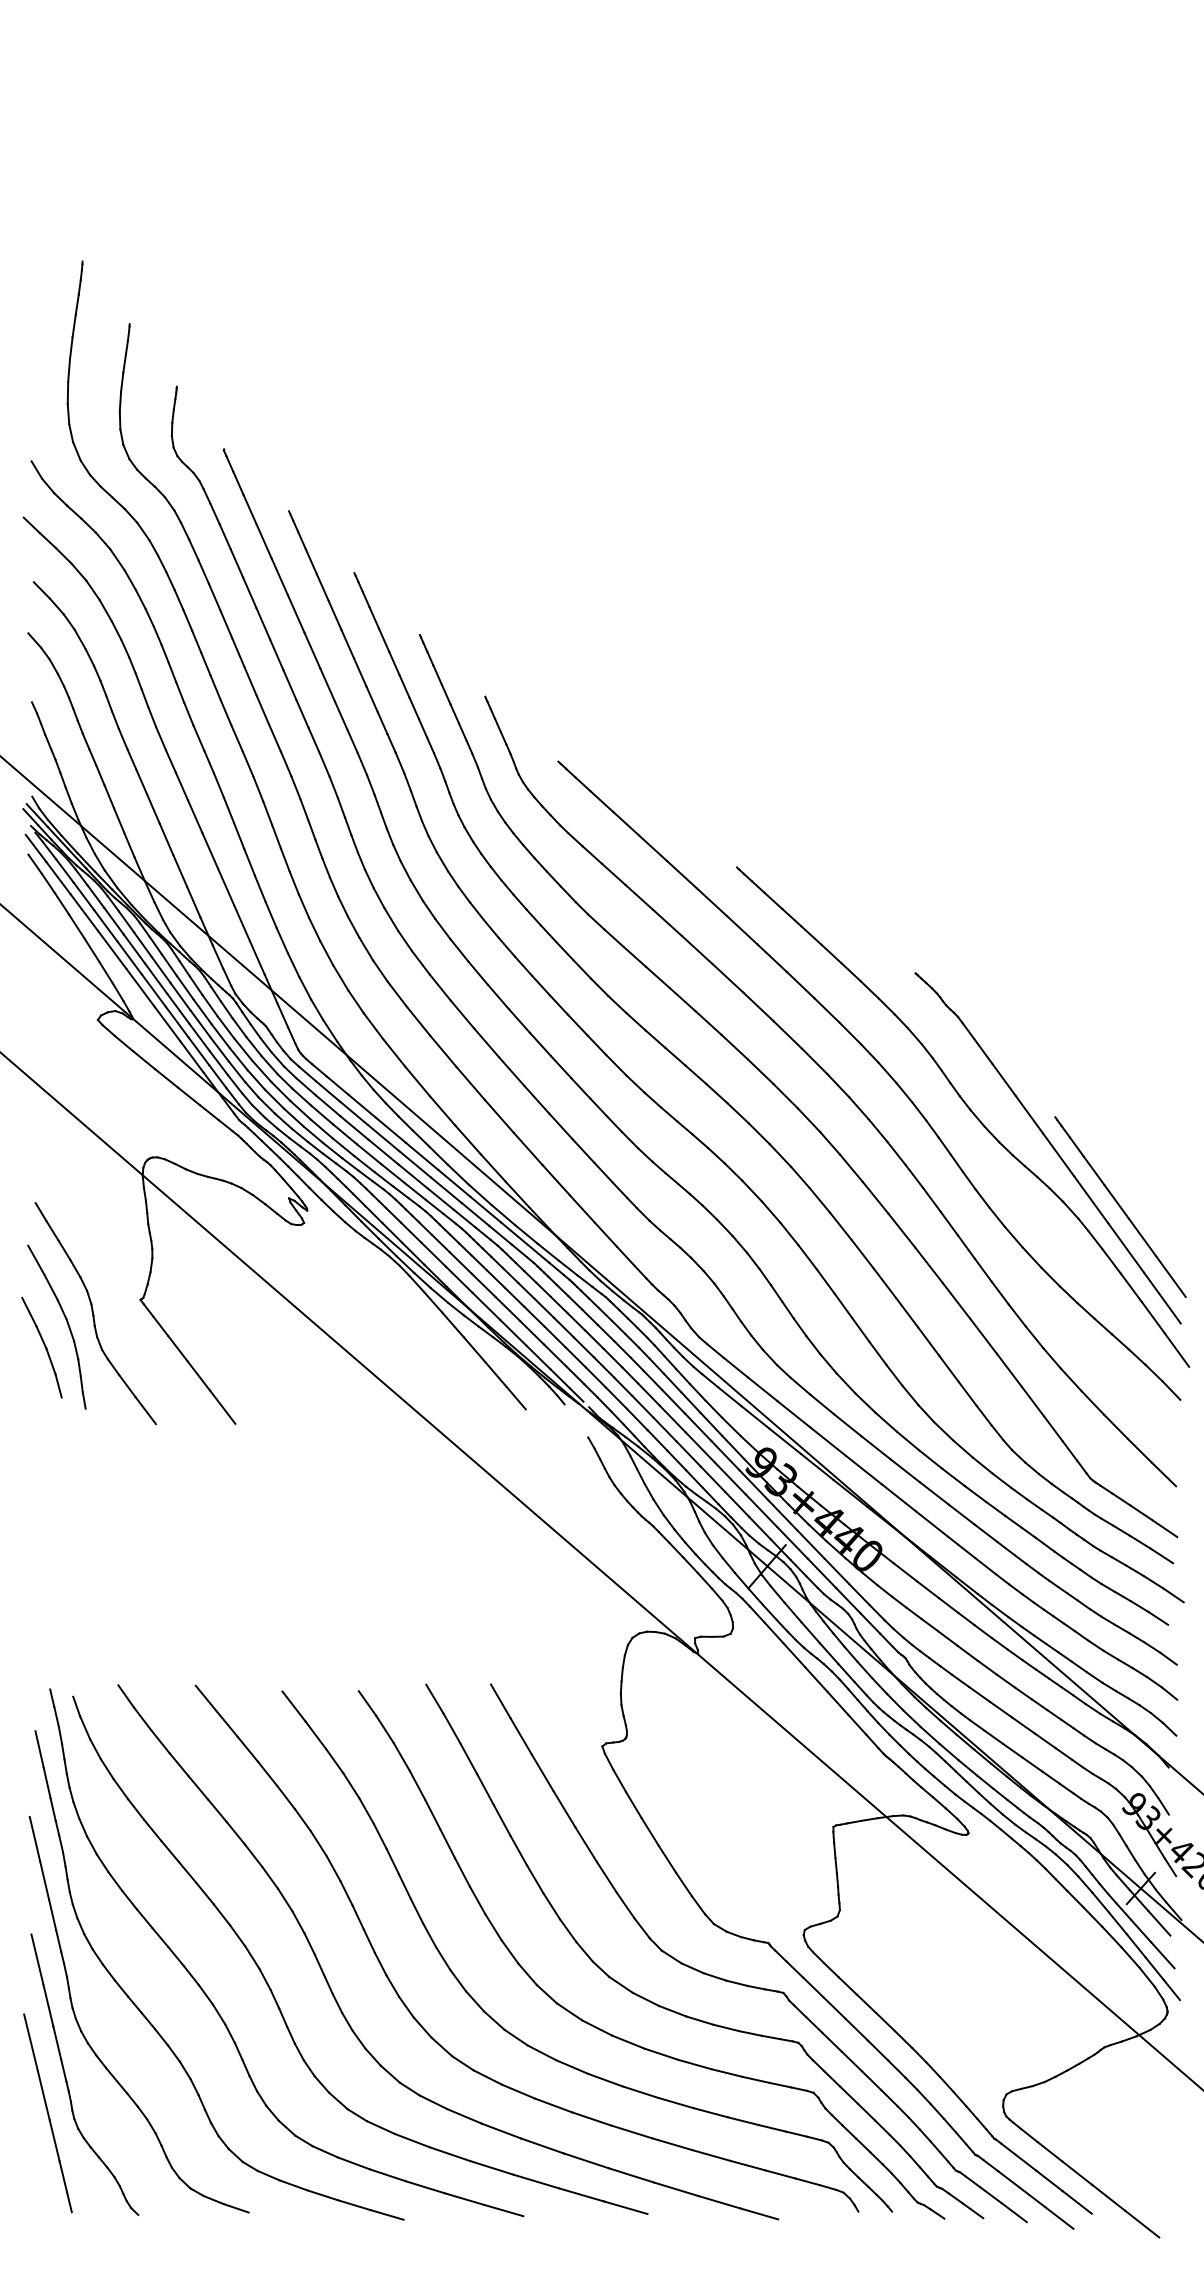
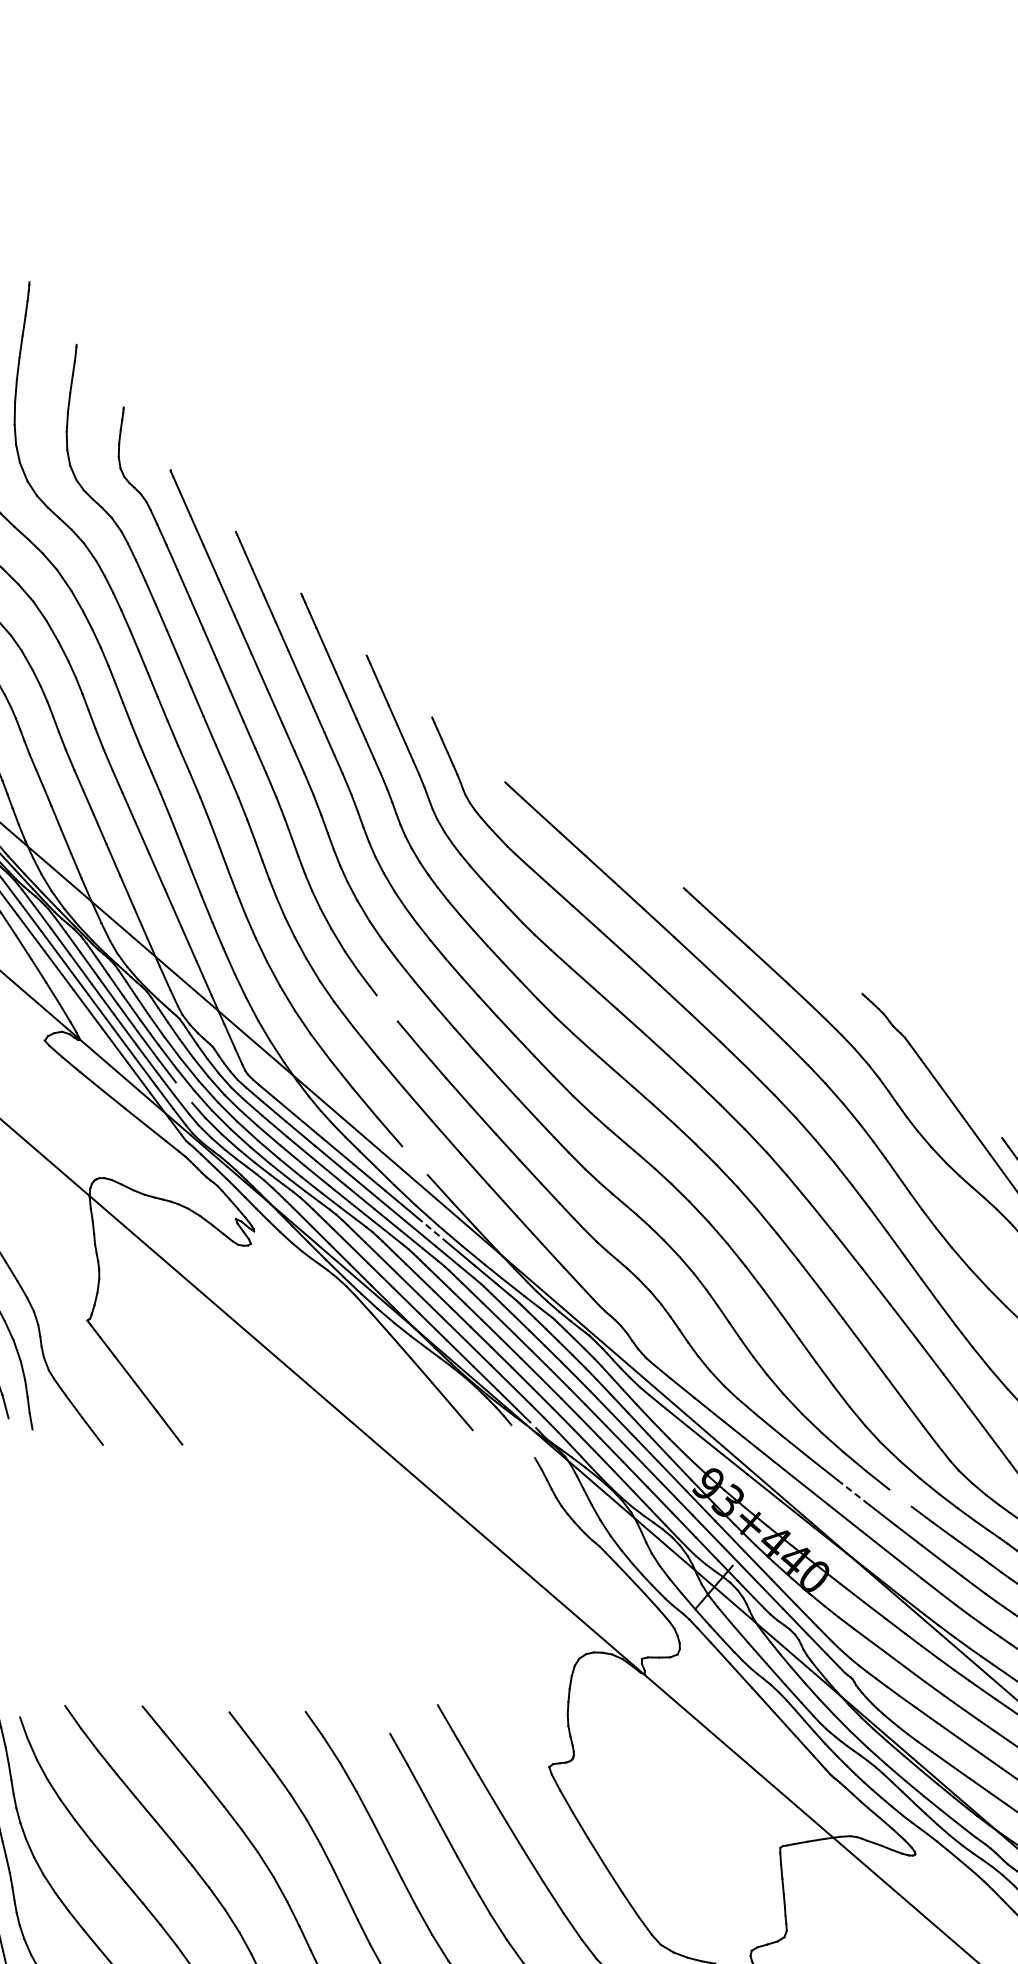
line: (439, 987) -> (386, 1008), removed
line: (236, 1071) -> (183, 1092), removed
line: (467, 1139) -> (414, 1160), removed
line: (485, 1209) -> (432, 1230), solid -> dashed
line: (905, 1470) -> (852, 1491), solid -> dashed
line: (953, 1477) -> (900, 1498), removed
line: (434, 1698) -> (381, 1719), removed

